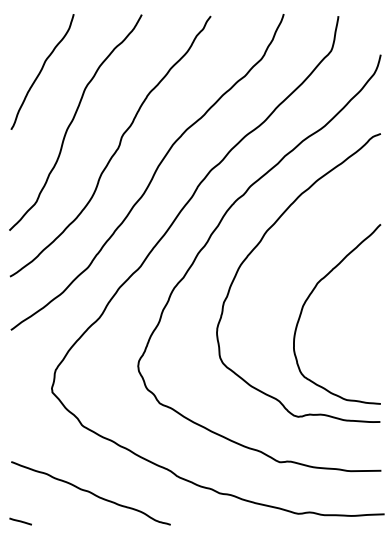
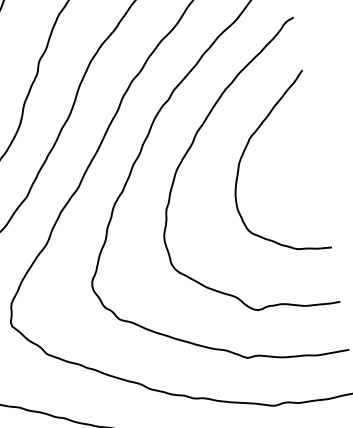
curve: (312, 293) -> (246, 149), moved

